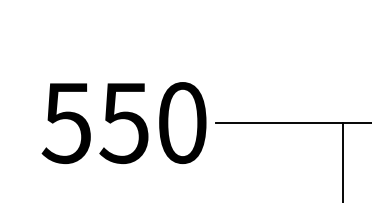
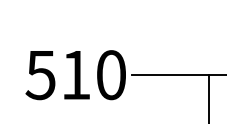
text: (123, 123) -> (75, 75), 550 -> 510

